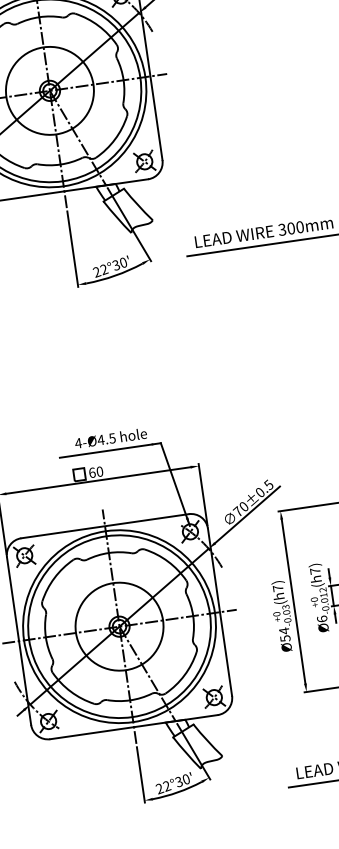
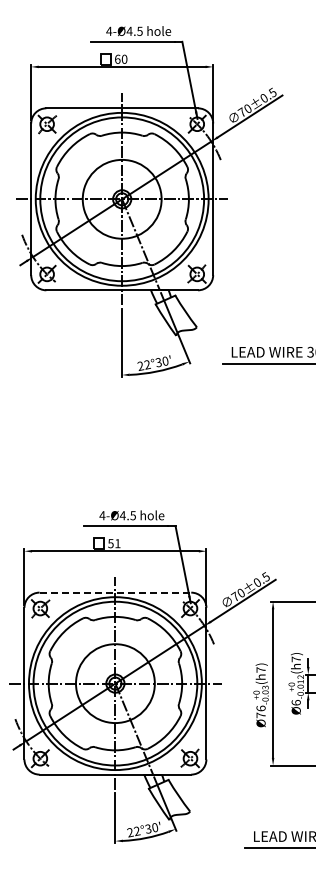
text: (96, 472) -> (114, 543), 60 -> 51
line: (105, 526) -> (115, 592), solid -> dashed
text: (284, 634) -> (260, 711), Ø54 -> Ø76

